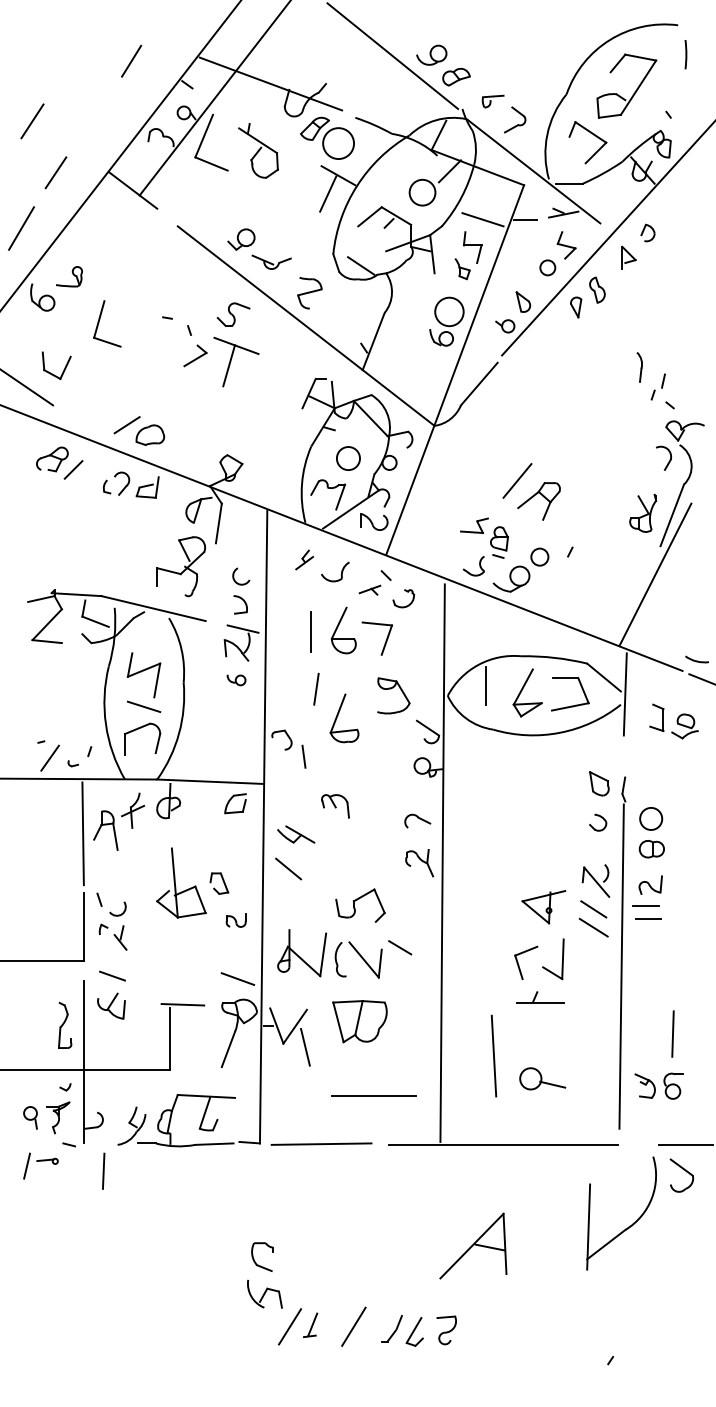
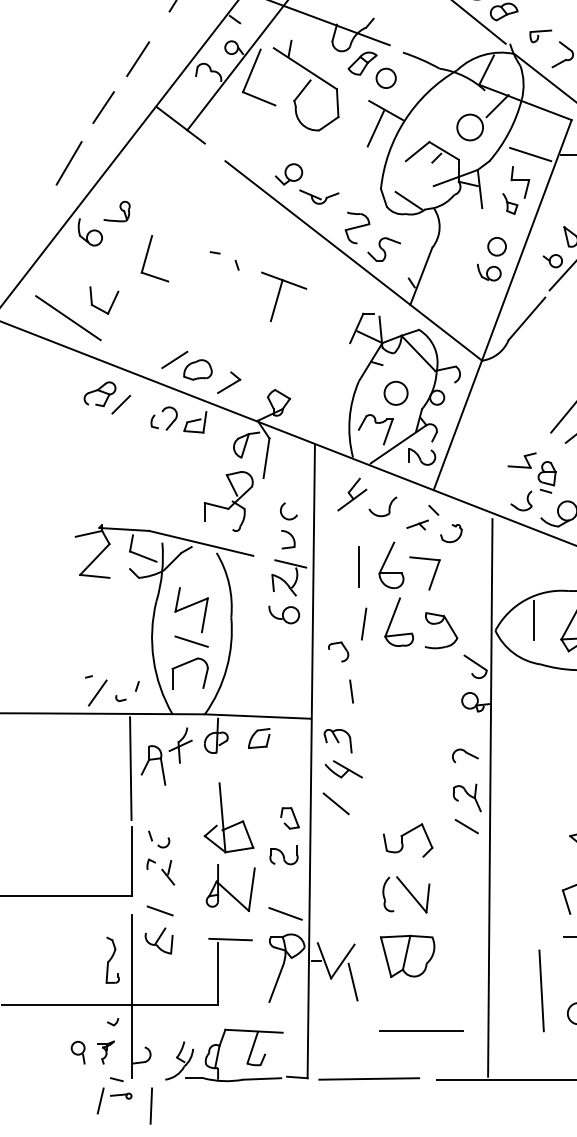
line: (32, 121) -> (138, 59), moved
circle: (338, 143) -> (386, 78), size x0.62
part: (258, 150) -> (306, 85), size x1.67
circle: (449, 311) -> (497, 246), size x0.62
part: (233, 314) -> (384, 249), moved
part: (195, 355) -> (229, 382), moved
part: (304, 559) -> (352, 494), size x1.67
part: (236, 680) -> (284, 615), size x1.67
part: (338, 715) -> (393, 619), moved
part: (286, 735) -> (343, 647), moved
part: (235, 803) -> (259, 738), moved
part: (335, 806) -> (338, 741), moved
part: (219, 883) -> (290, 818), moved
part: (111, 904) -> (159, 839), size x0.71
part: (235, 920) -> (283, 855), size x1.43
line: (400, 947) -> (467, 826), moved
part: (302, 953) -> (231, 888), moved
part: (58, 1117) -> (106, 1052), size x0.71
part: (40, 1165) -> (114, 1100), moved

